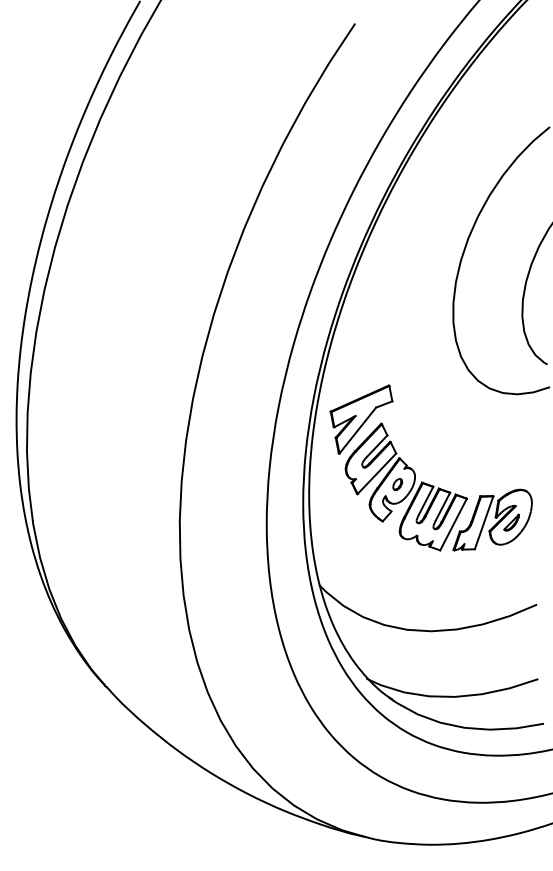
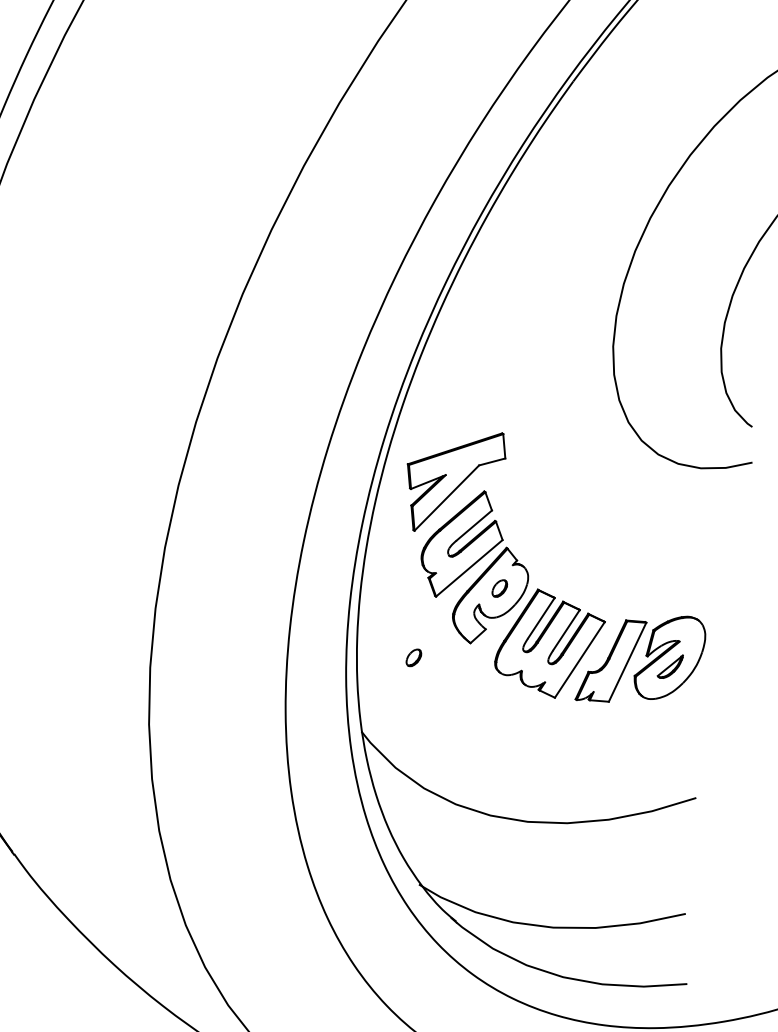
part: (347, 534) -> (413, 657), added

